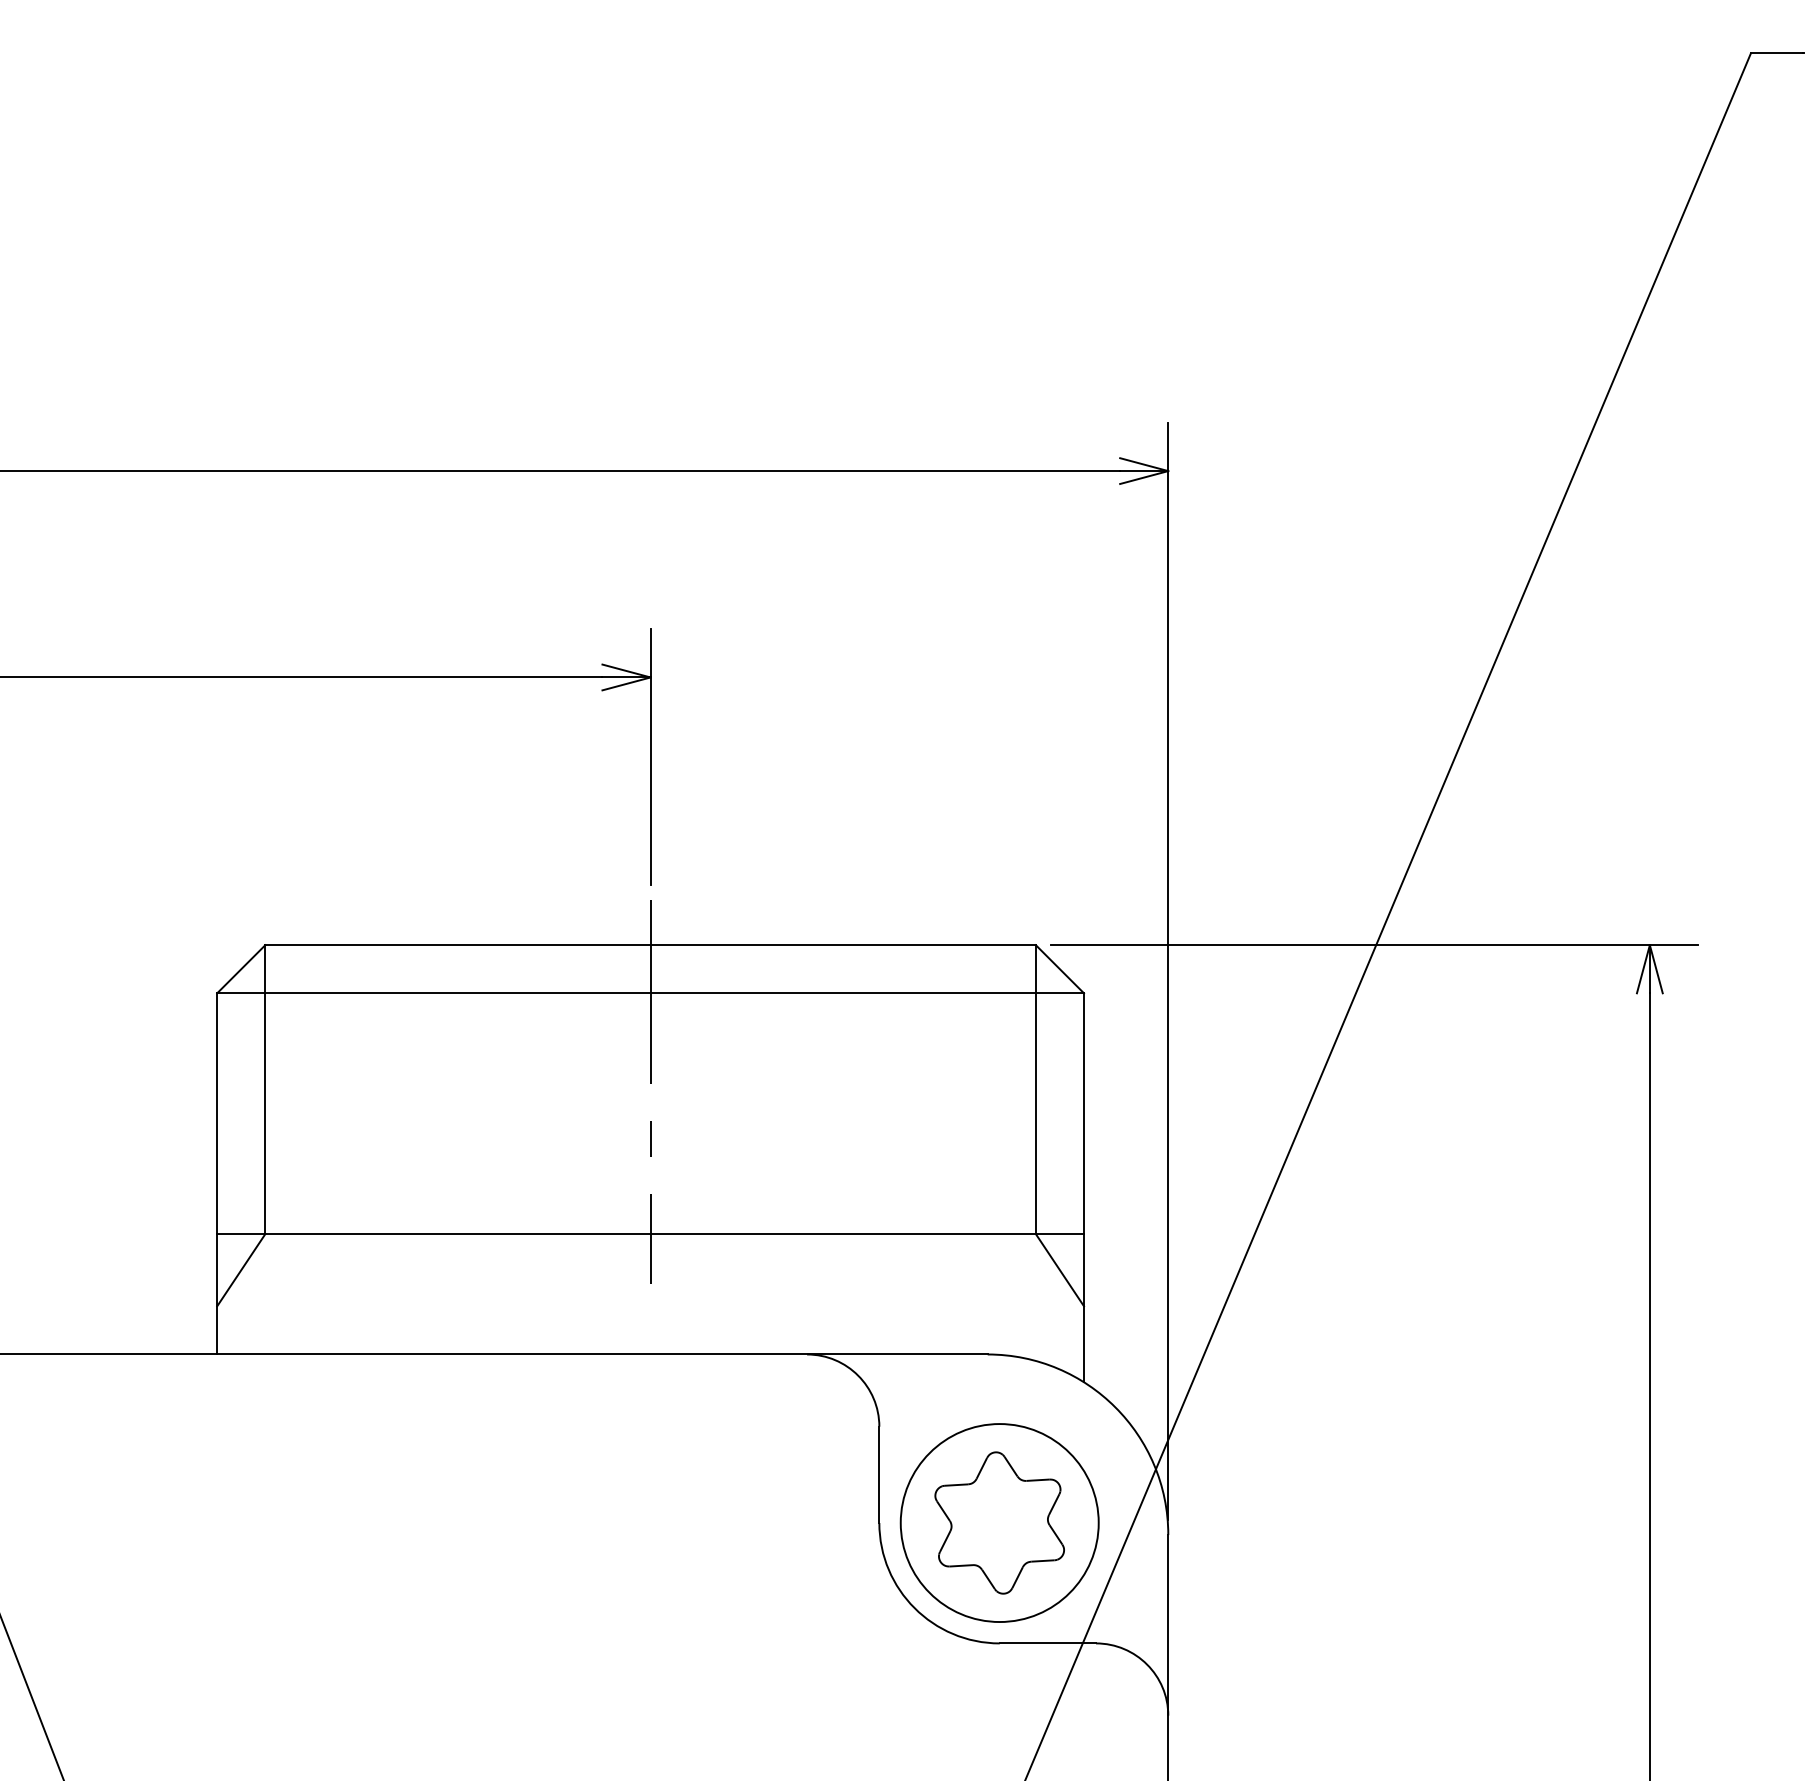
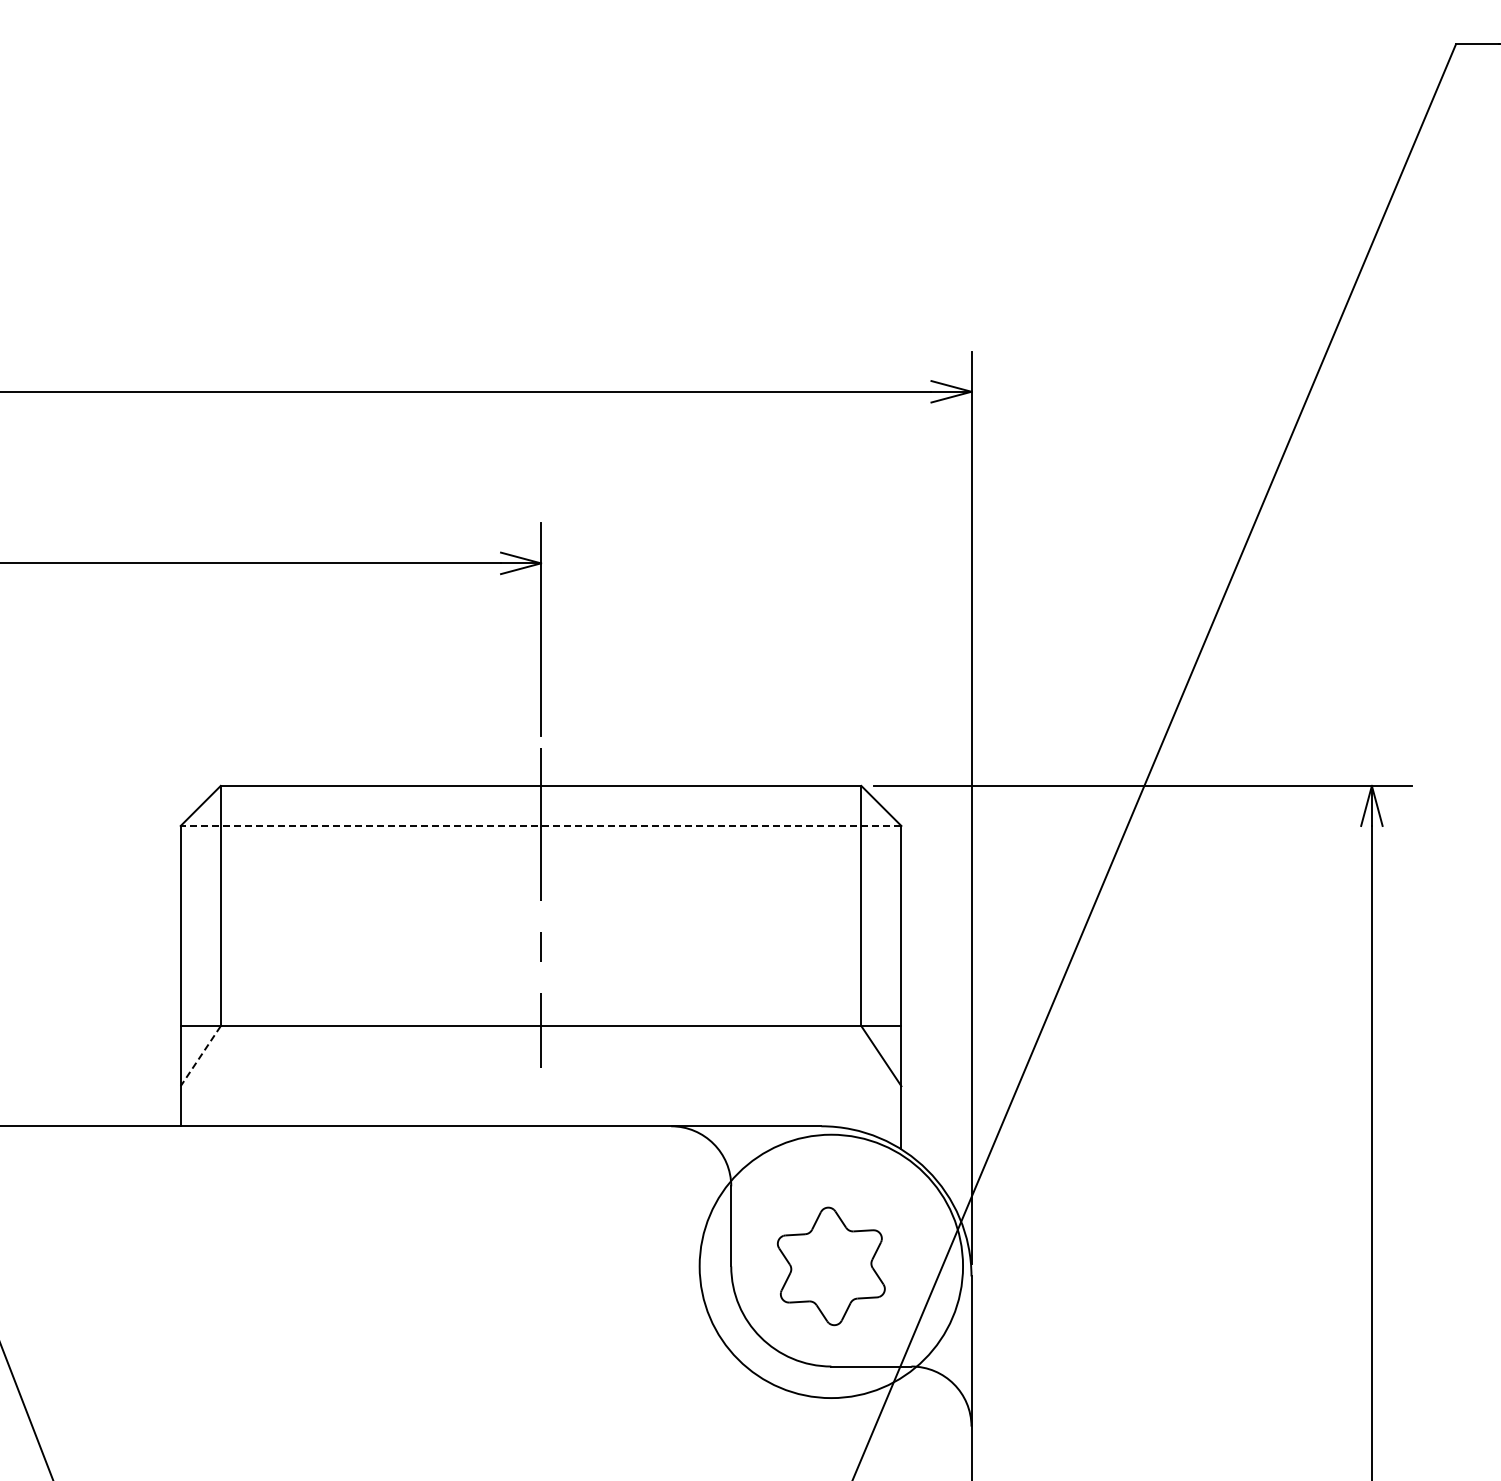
line: (649, 992) -> (540, 825), solid -> dashed
line: (241, 1270) -> (200, 1056), solid -> dashed
circle: (999, 1523) -> (831, 1266), size x1.6

